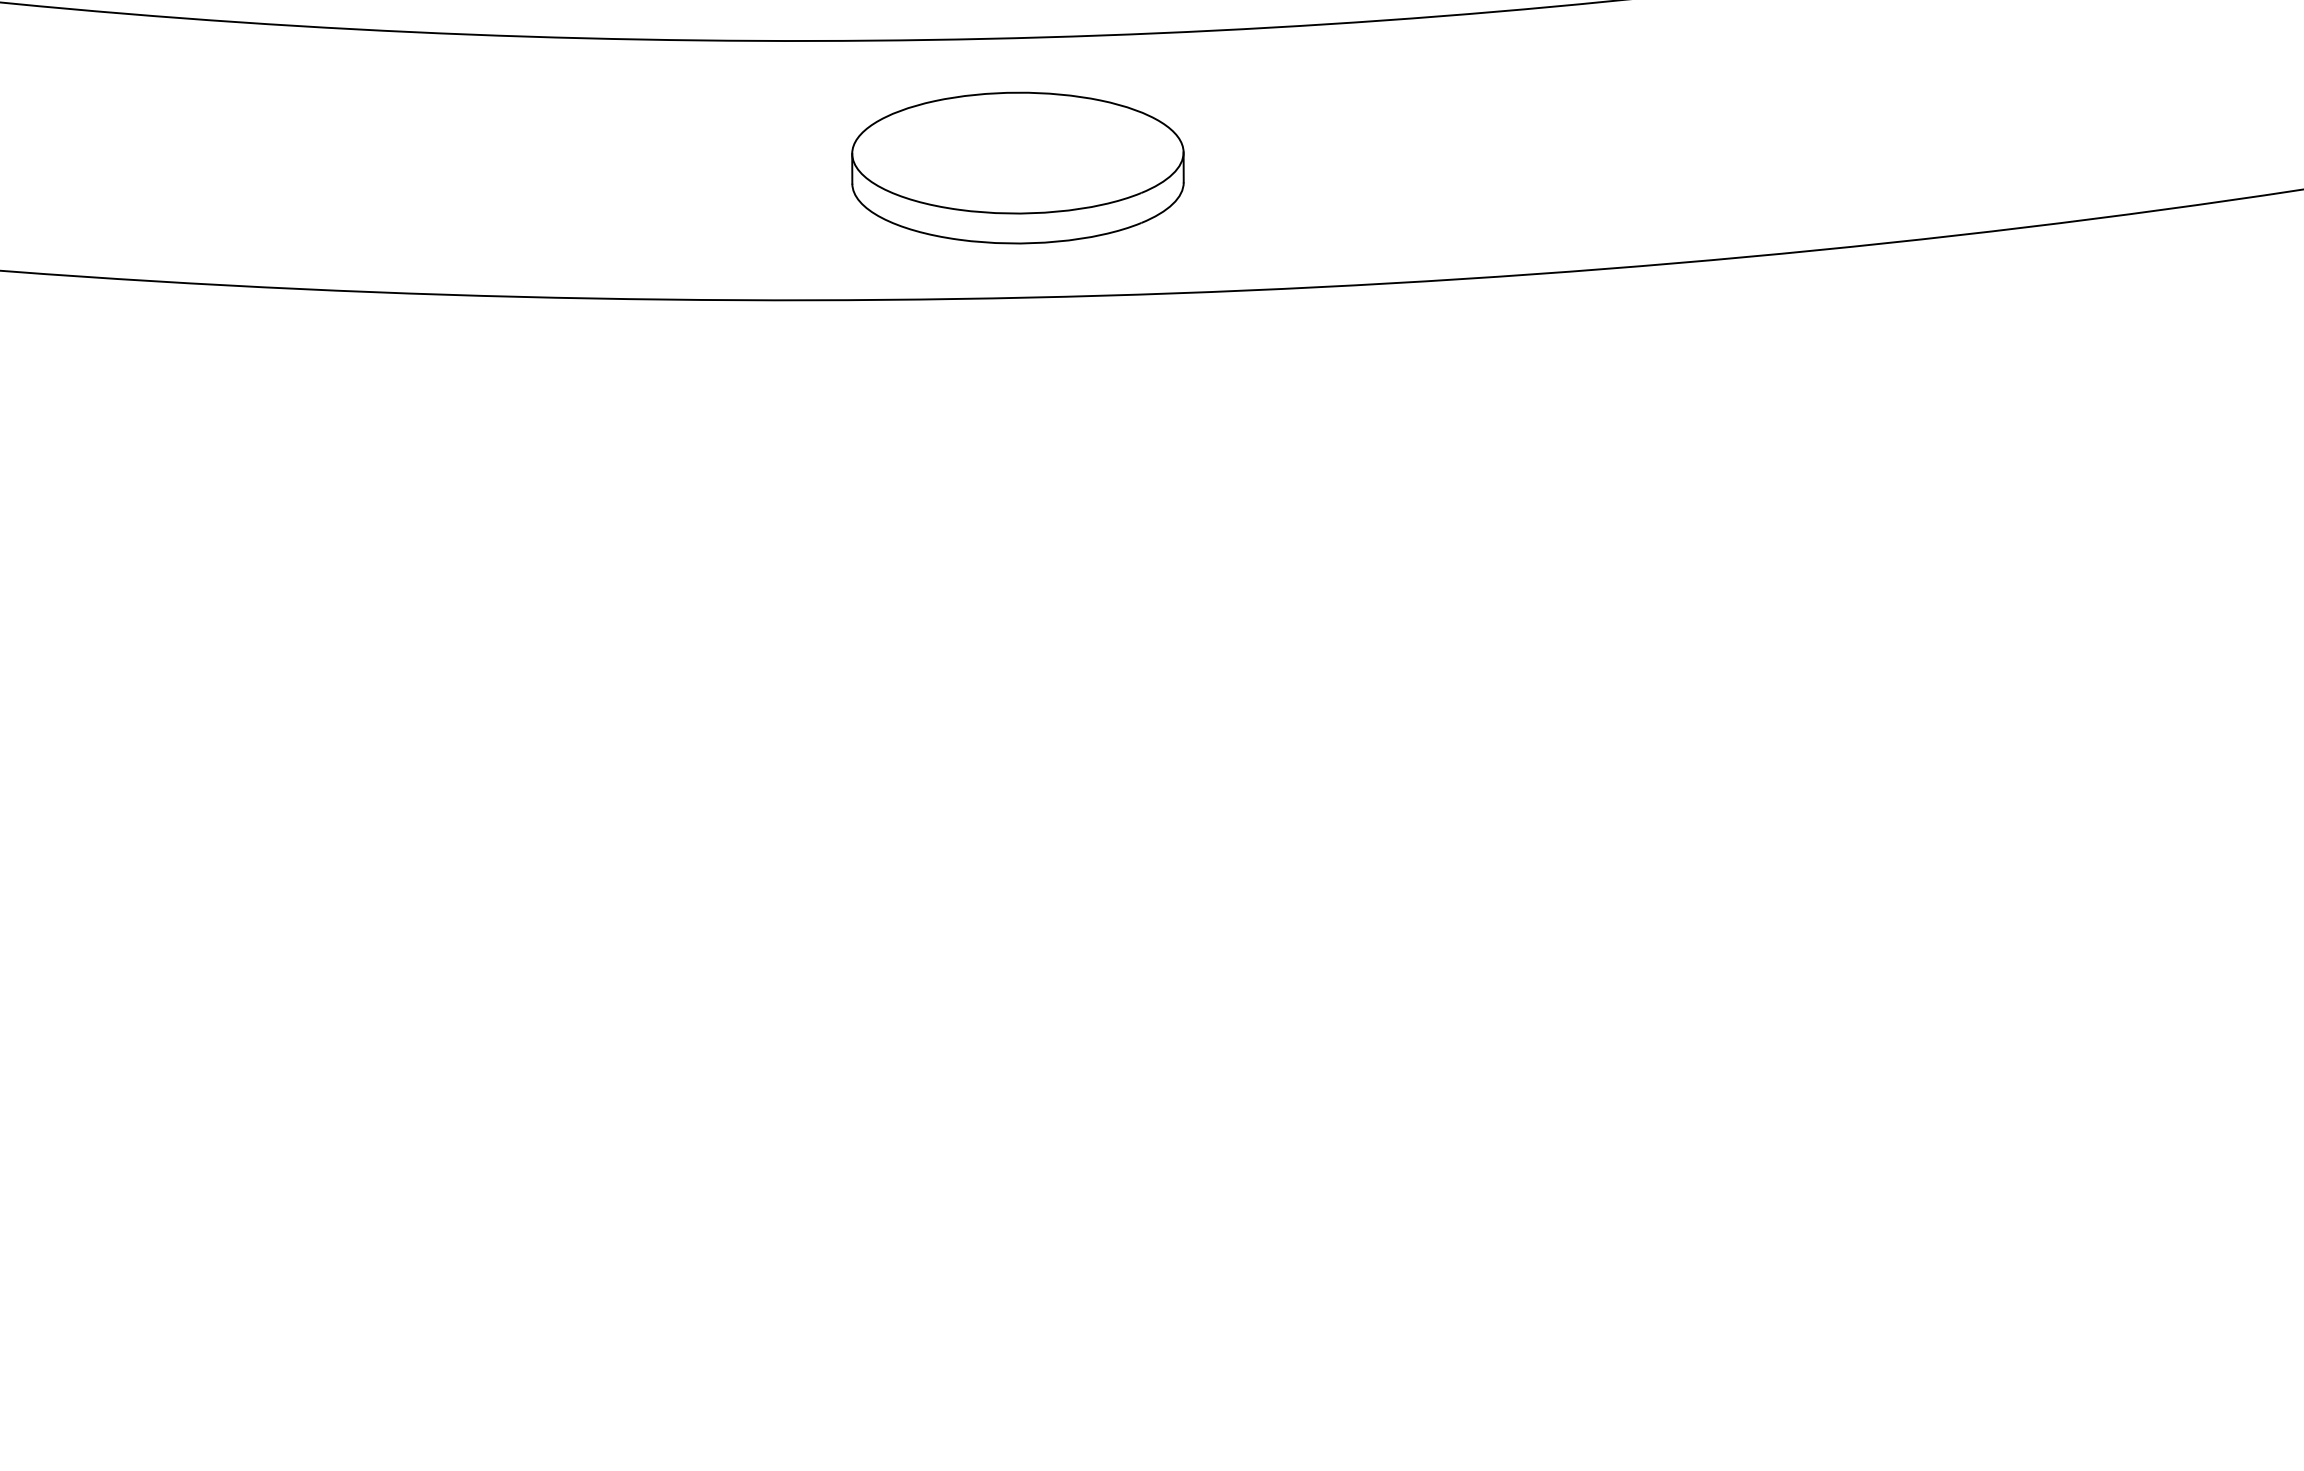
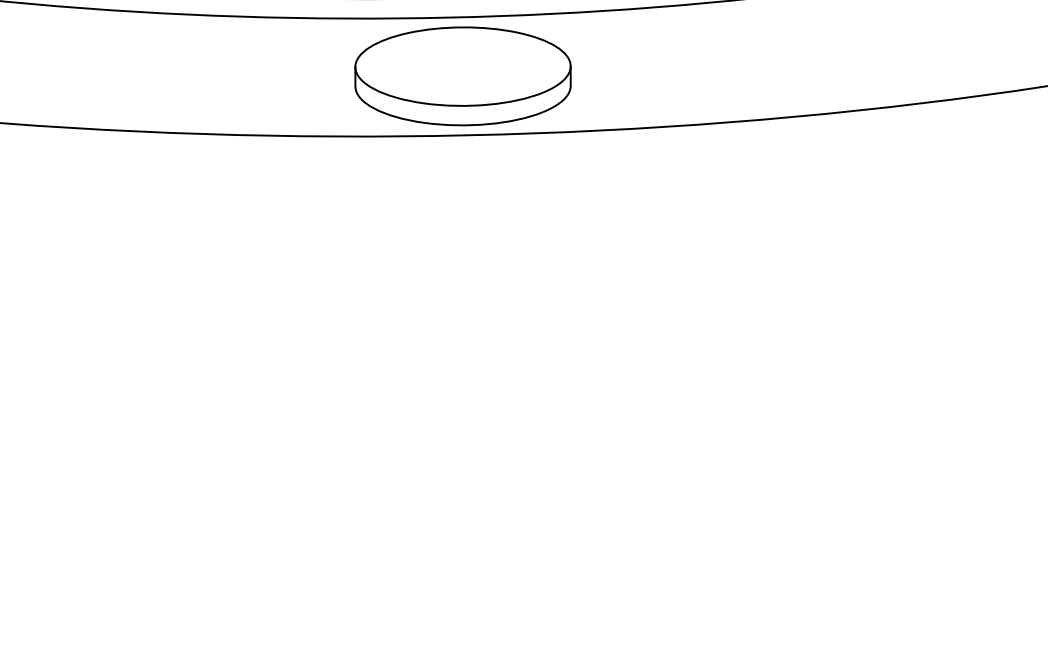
part: (1016, 168) -> (462, 76), size x1.43

